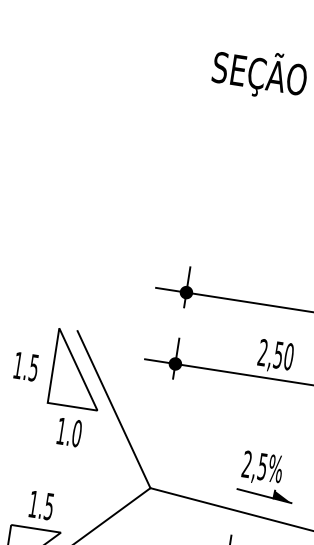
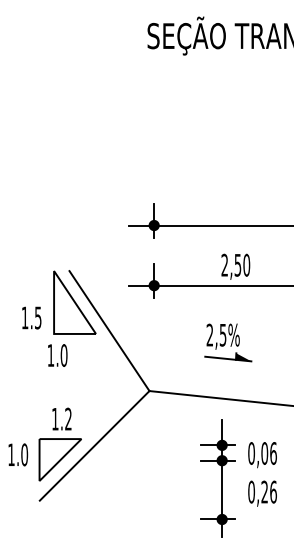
text: (25, 366) -> (31, 317), moved
text: (69, 432) -> (57, 355), moved
part: (267, 476) -> (228, 342), moved
text: (49, 505) -> (68, 418), 1.5 -> 1.2

